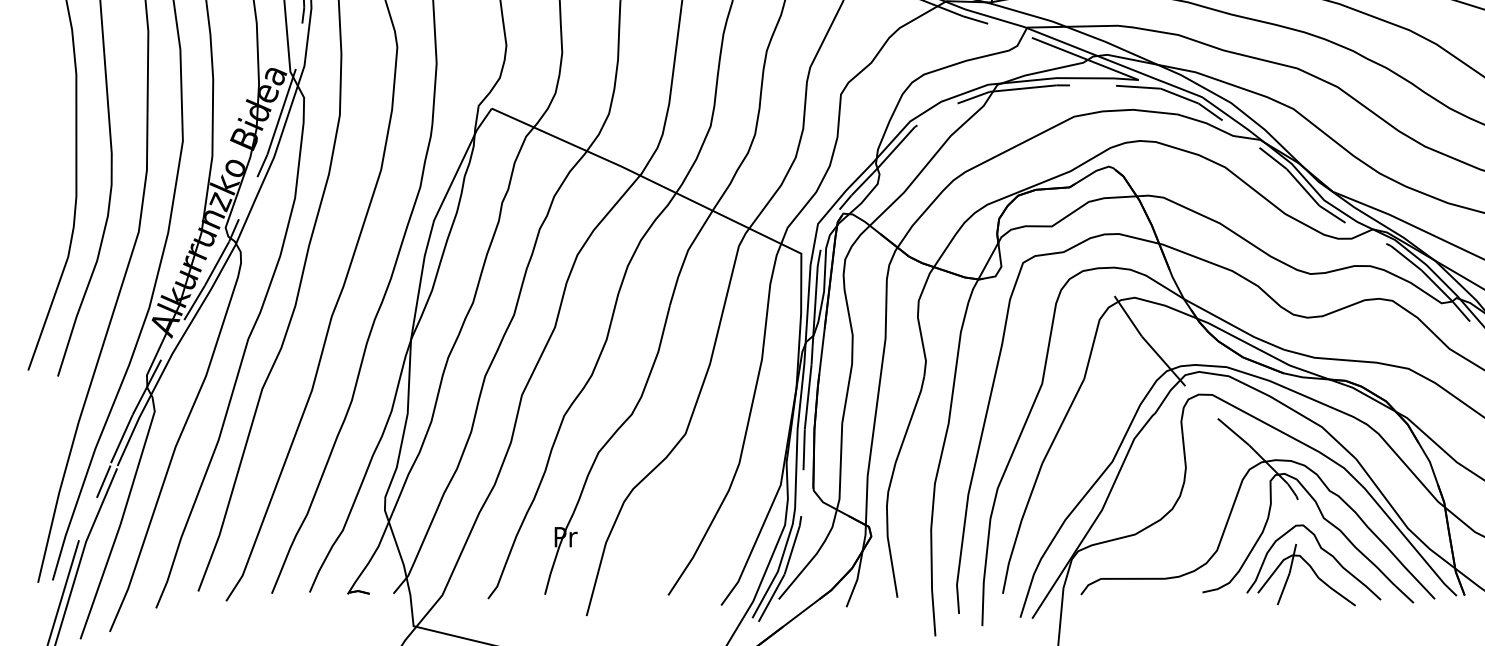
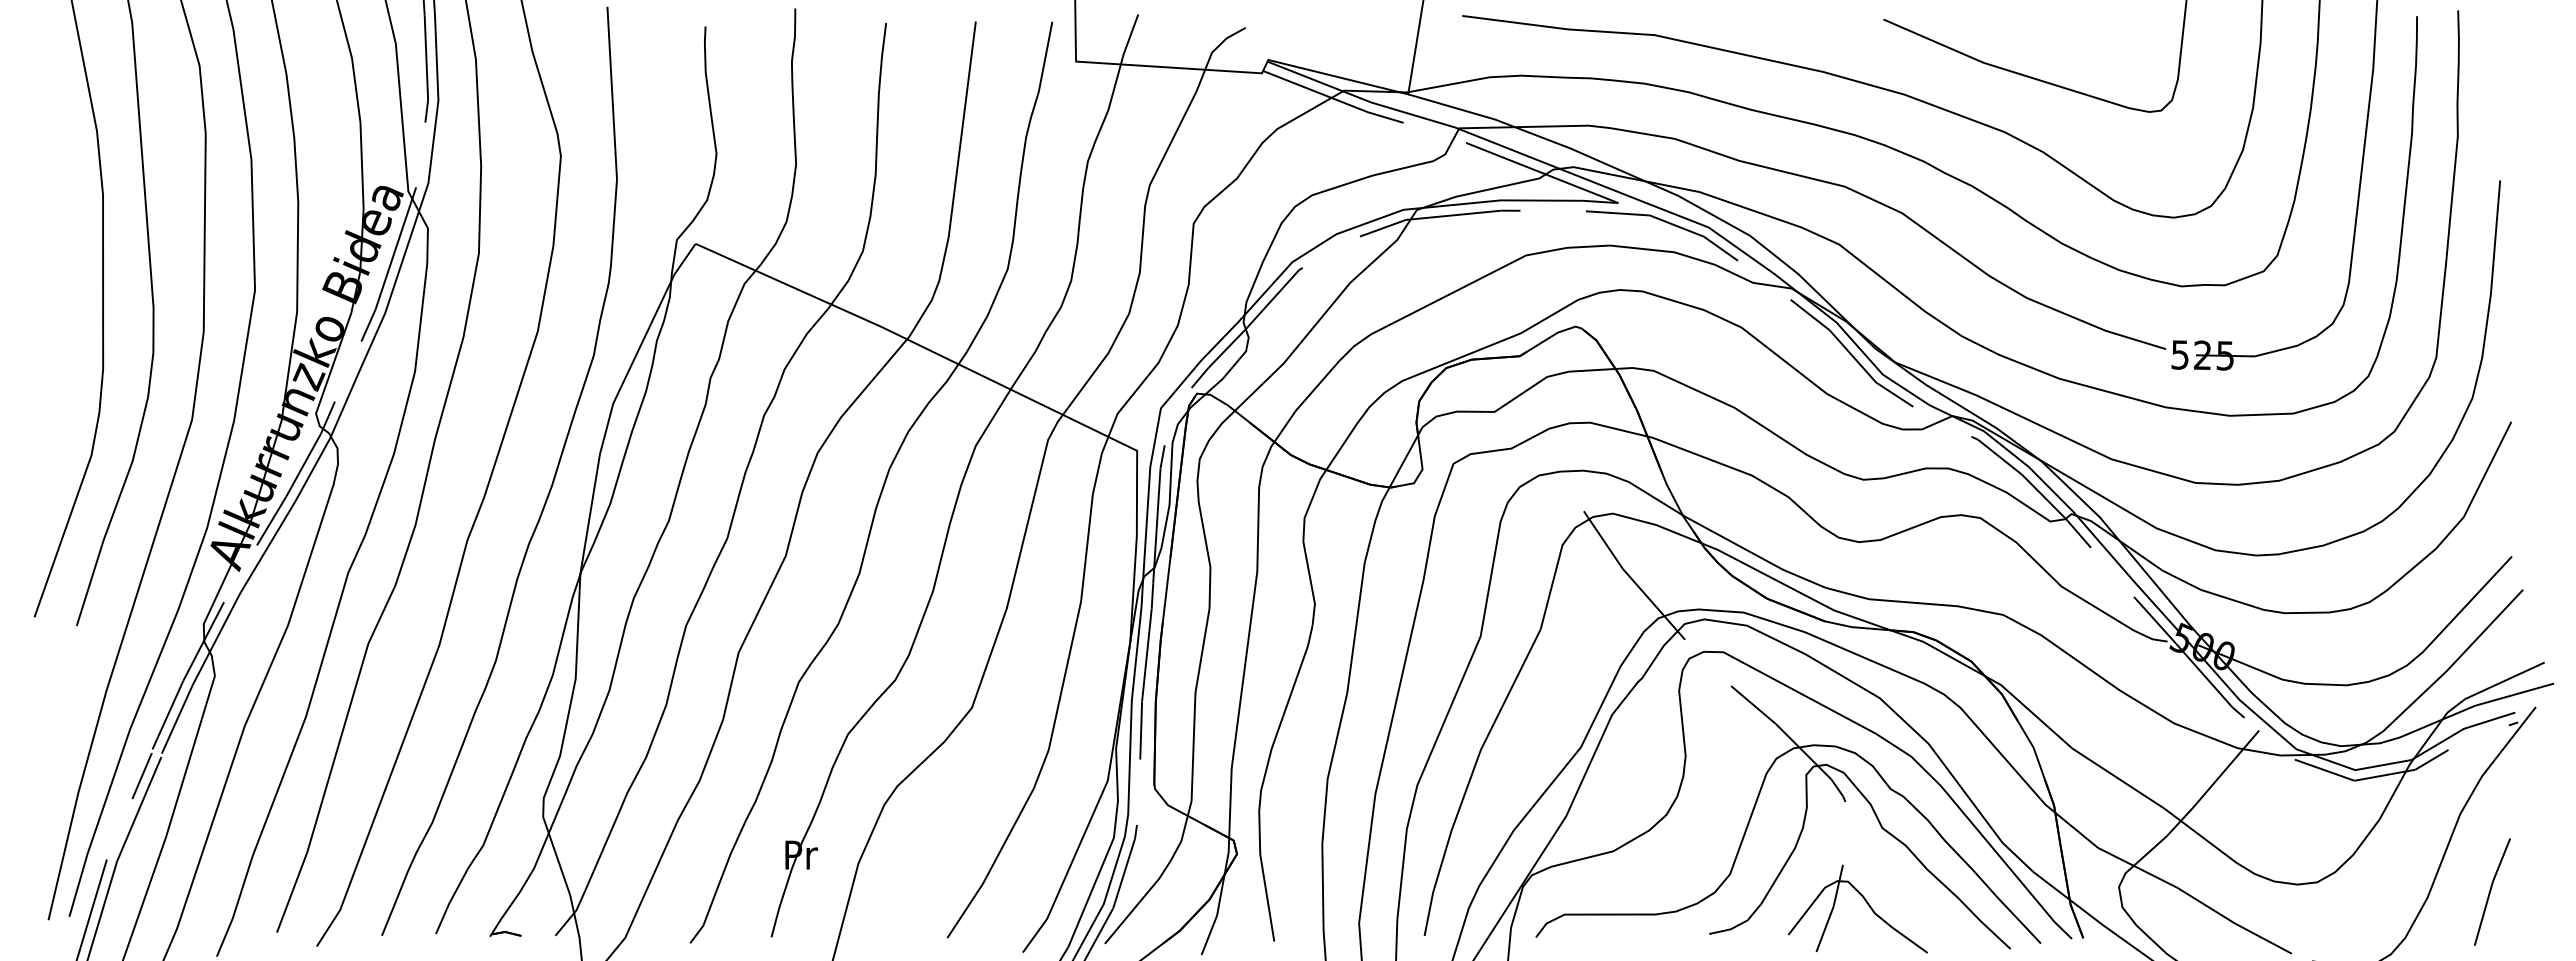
curve: (1322, 550) -> (1880, 873), removed

